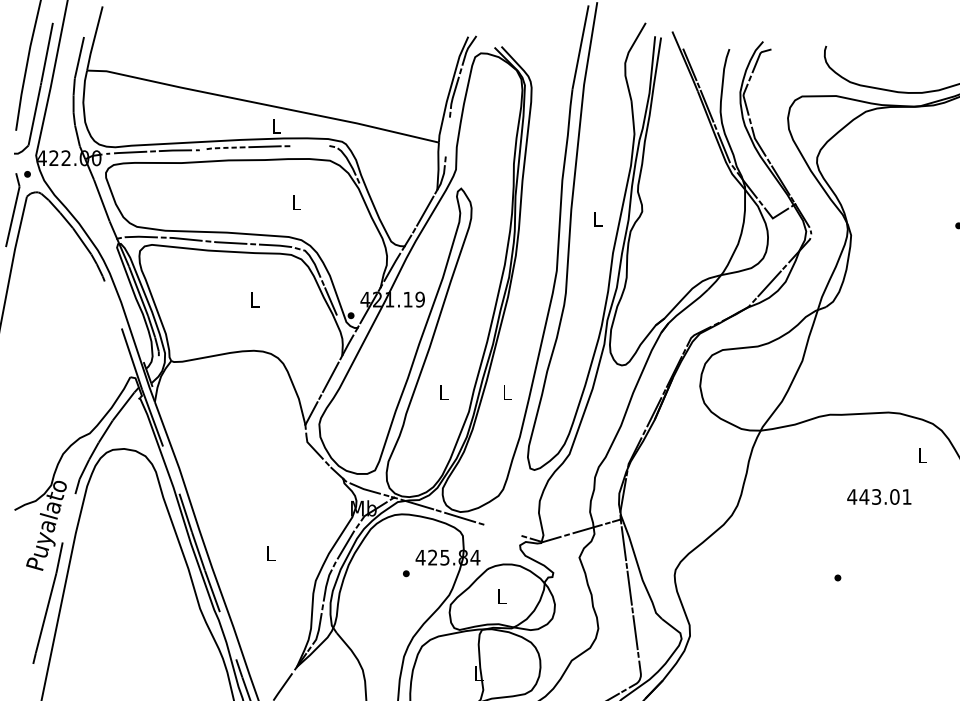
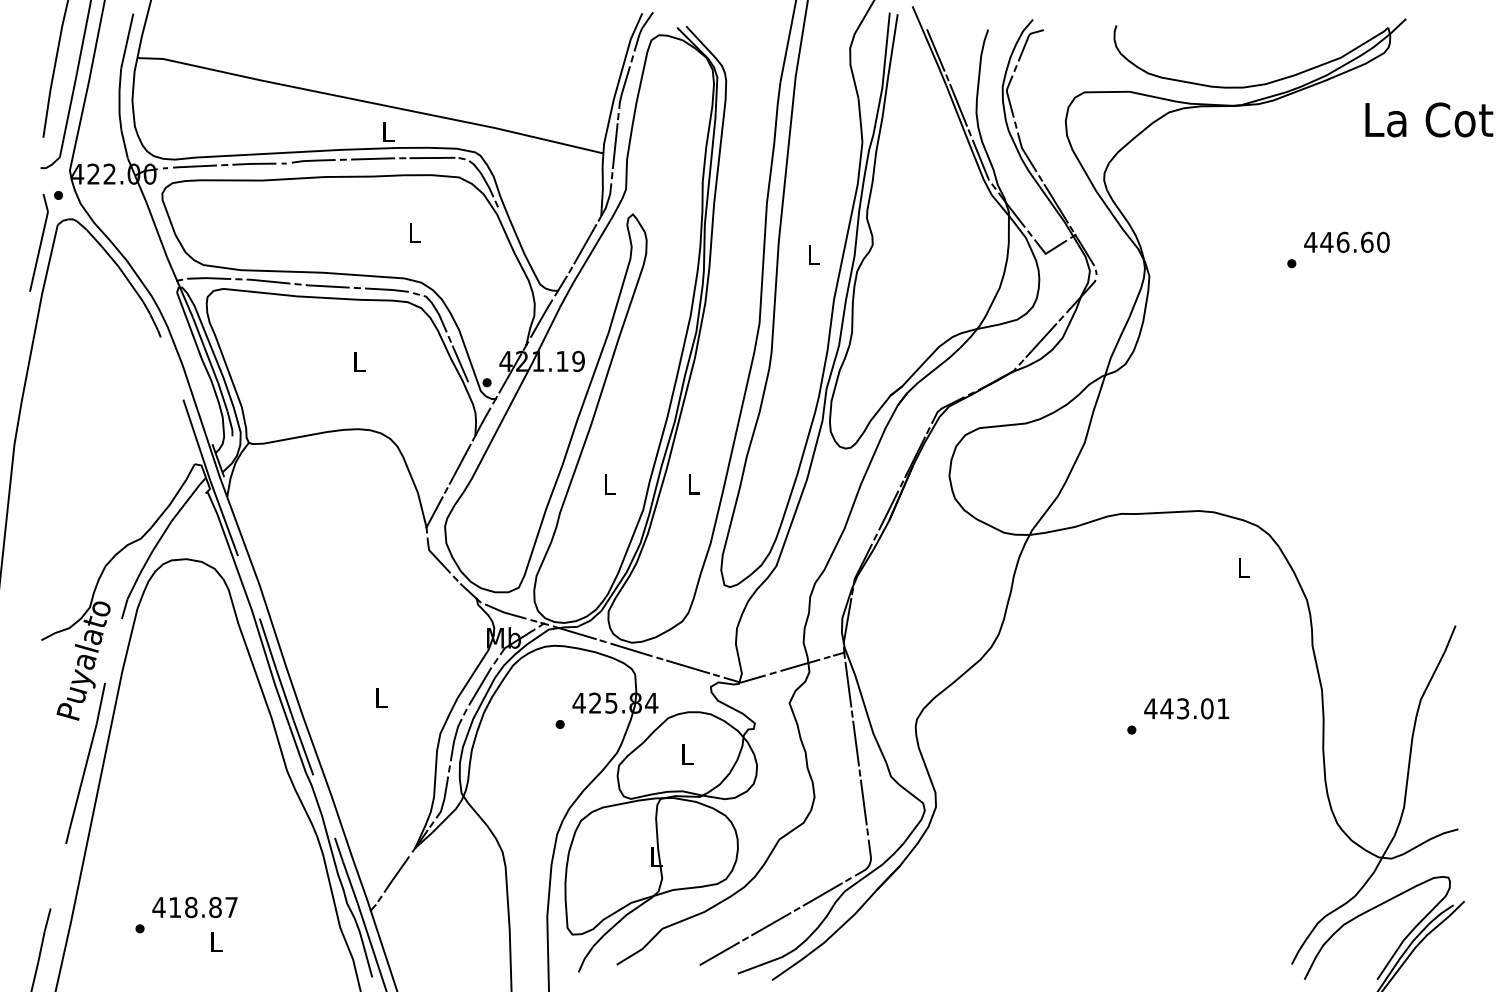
line: (447, 137) -> (614, 146), added
line: (309, 145) -> (432, 157), added
line: (220, 147) -> (313, 160), dashed -> solid
text: (879, 496) -> (1186, 708), moved
line: (503, 529) -> (688, 666), added

